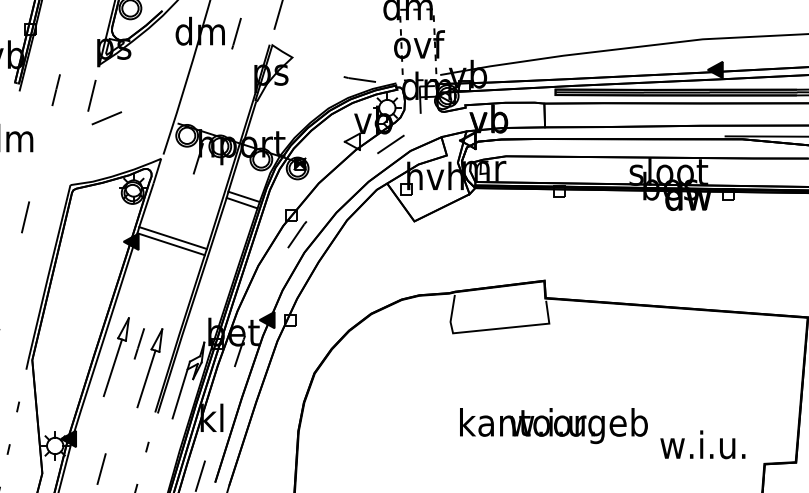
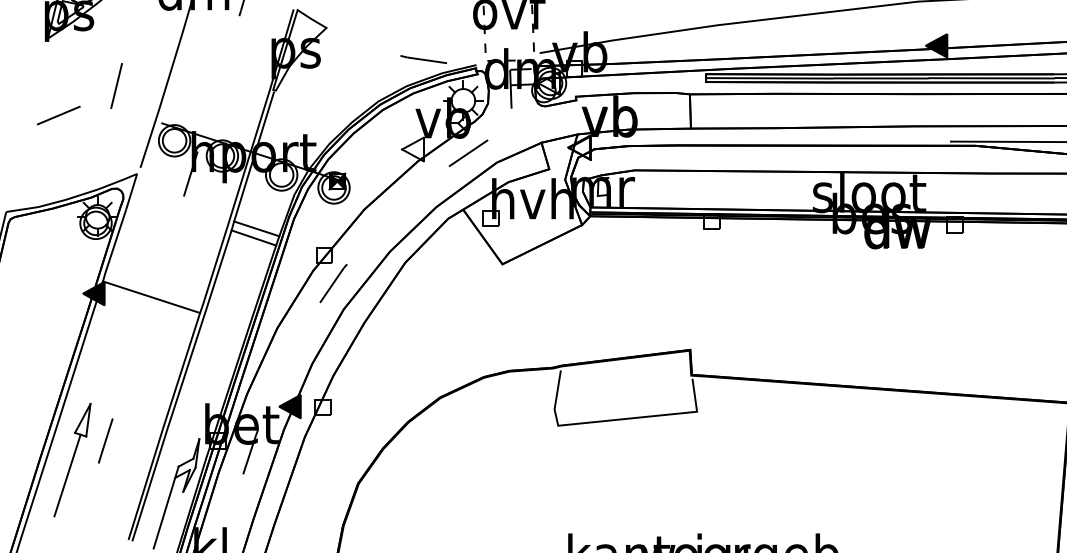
line: (91, 95) -> (115, 85), moved
line: (172, 238) -> (153, 288), removed
part: (149, 368) -> (120, 476), removed

